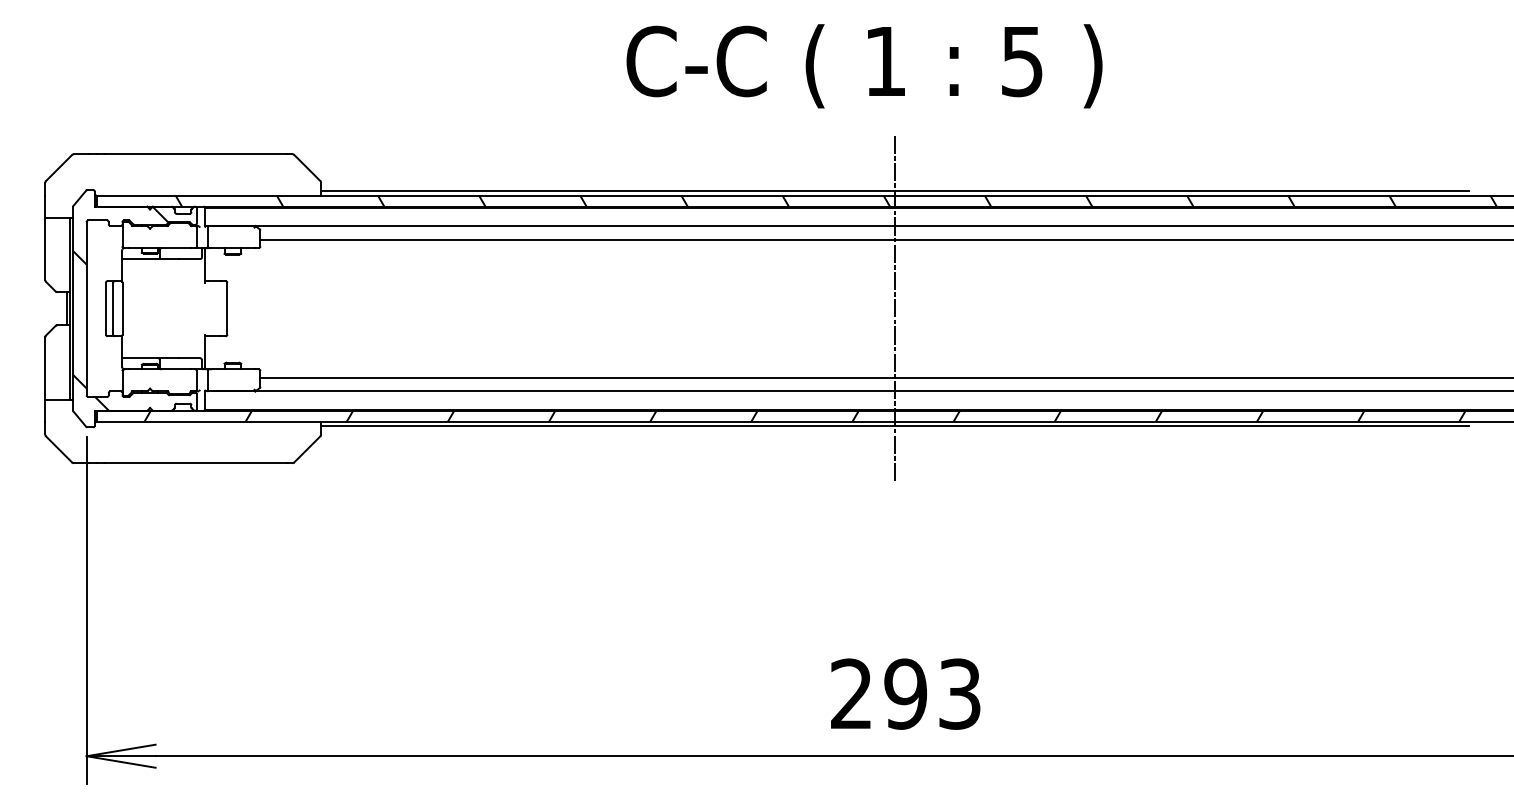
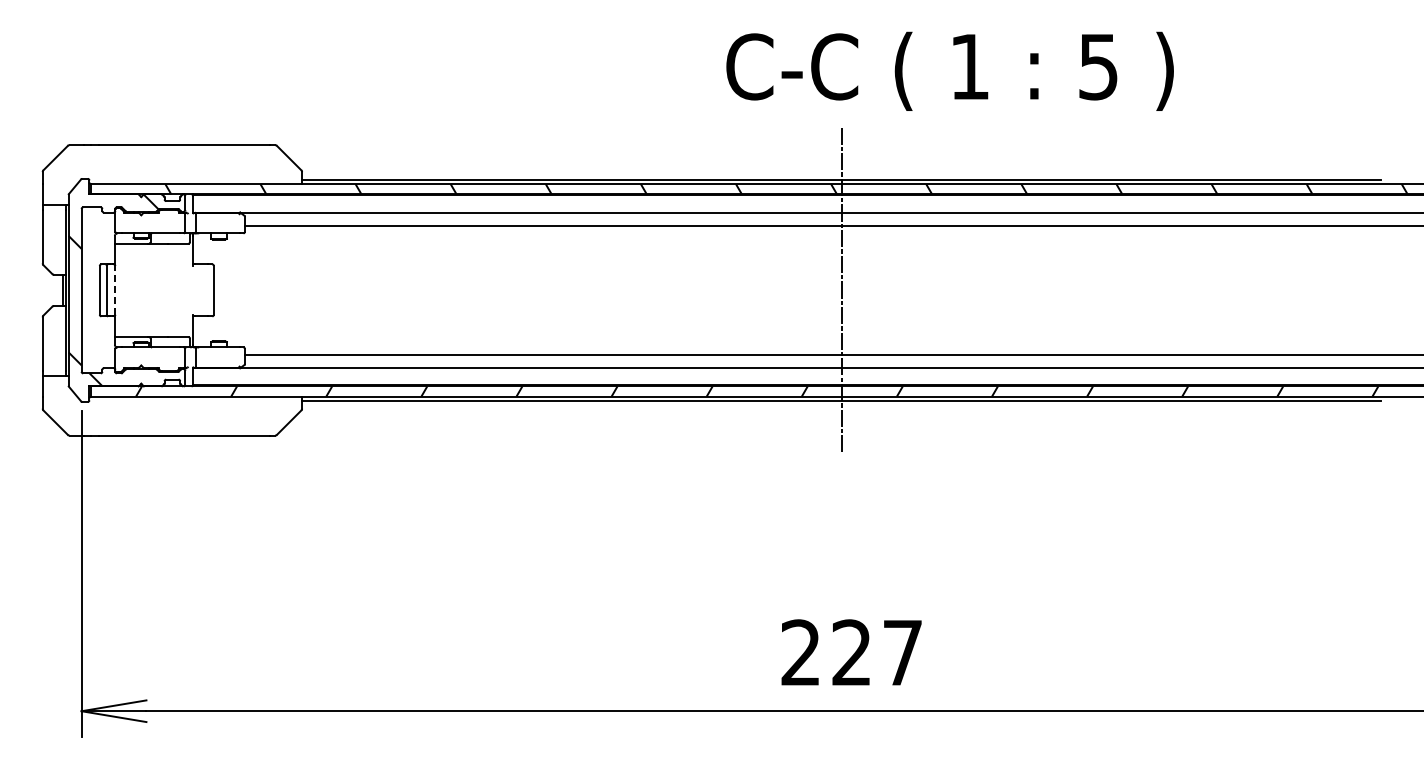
text: (863, 65) -> (949, 70), moved
line: (122, 307) -> (115, 289), solid -> dashed
text: (931, 693) -> (876, 652), 293 -> 227

